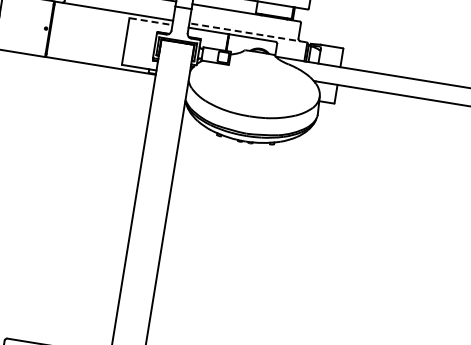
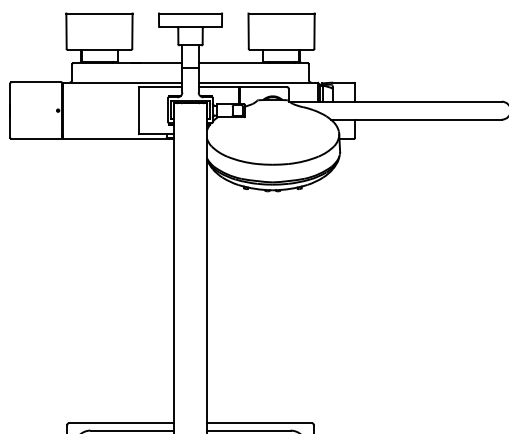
line: (150, 22) -> (160, 87), dashed -> solid
line: (247, 32) -> (257, 82), dashed -> solid

